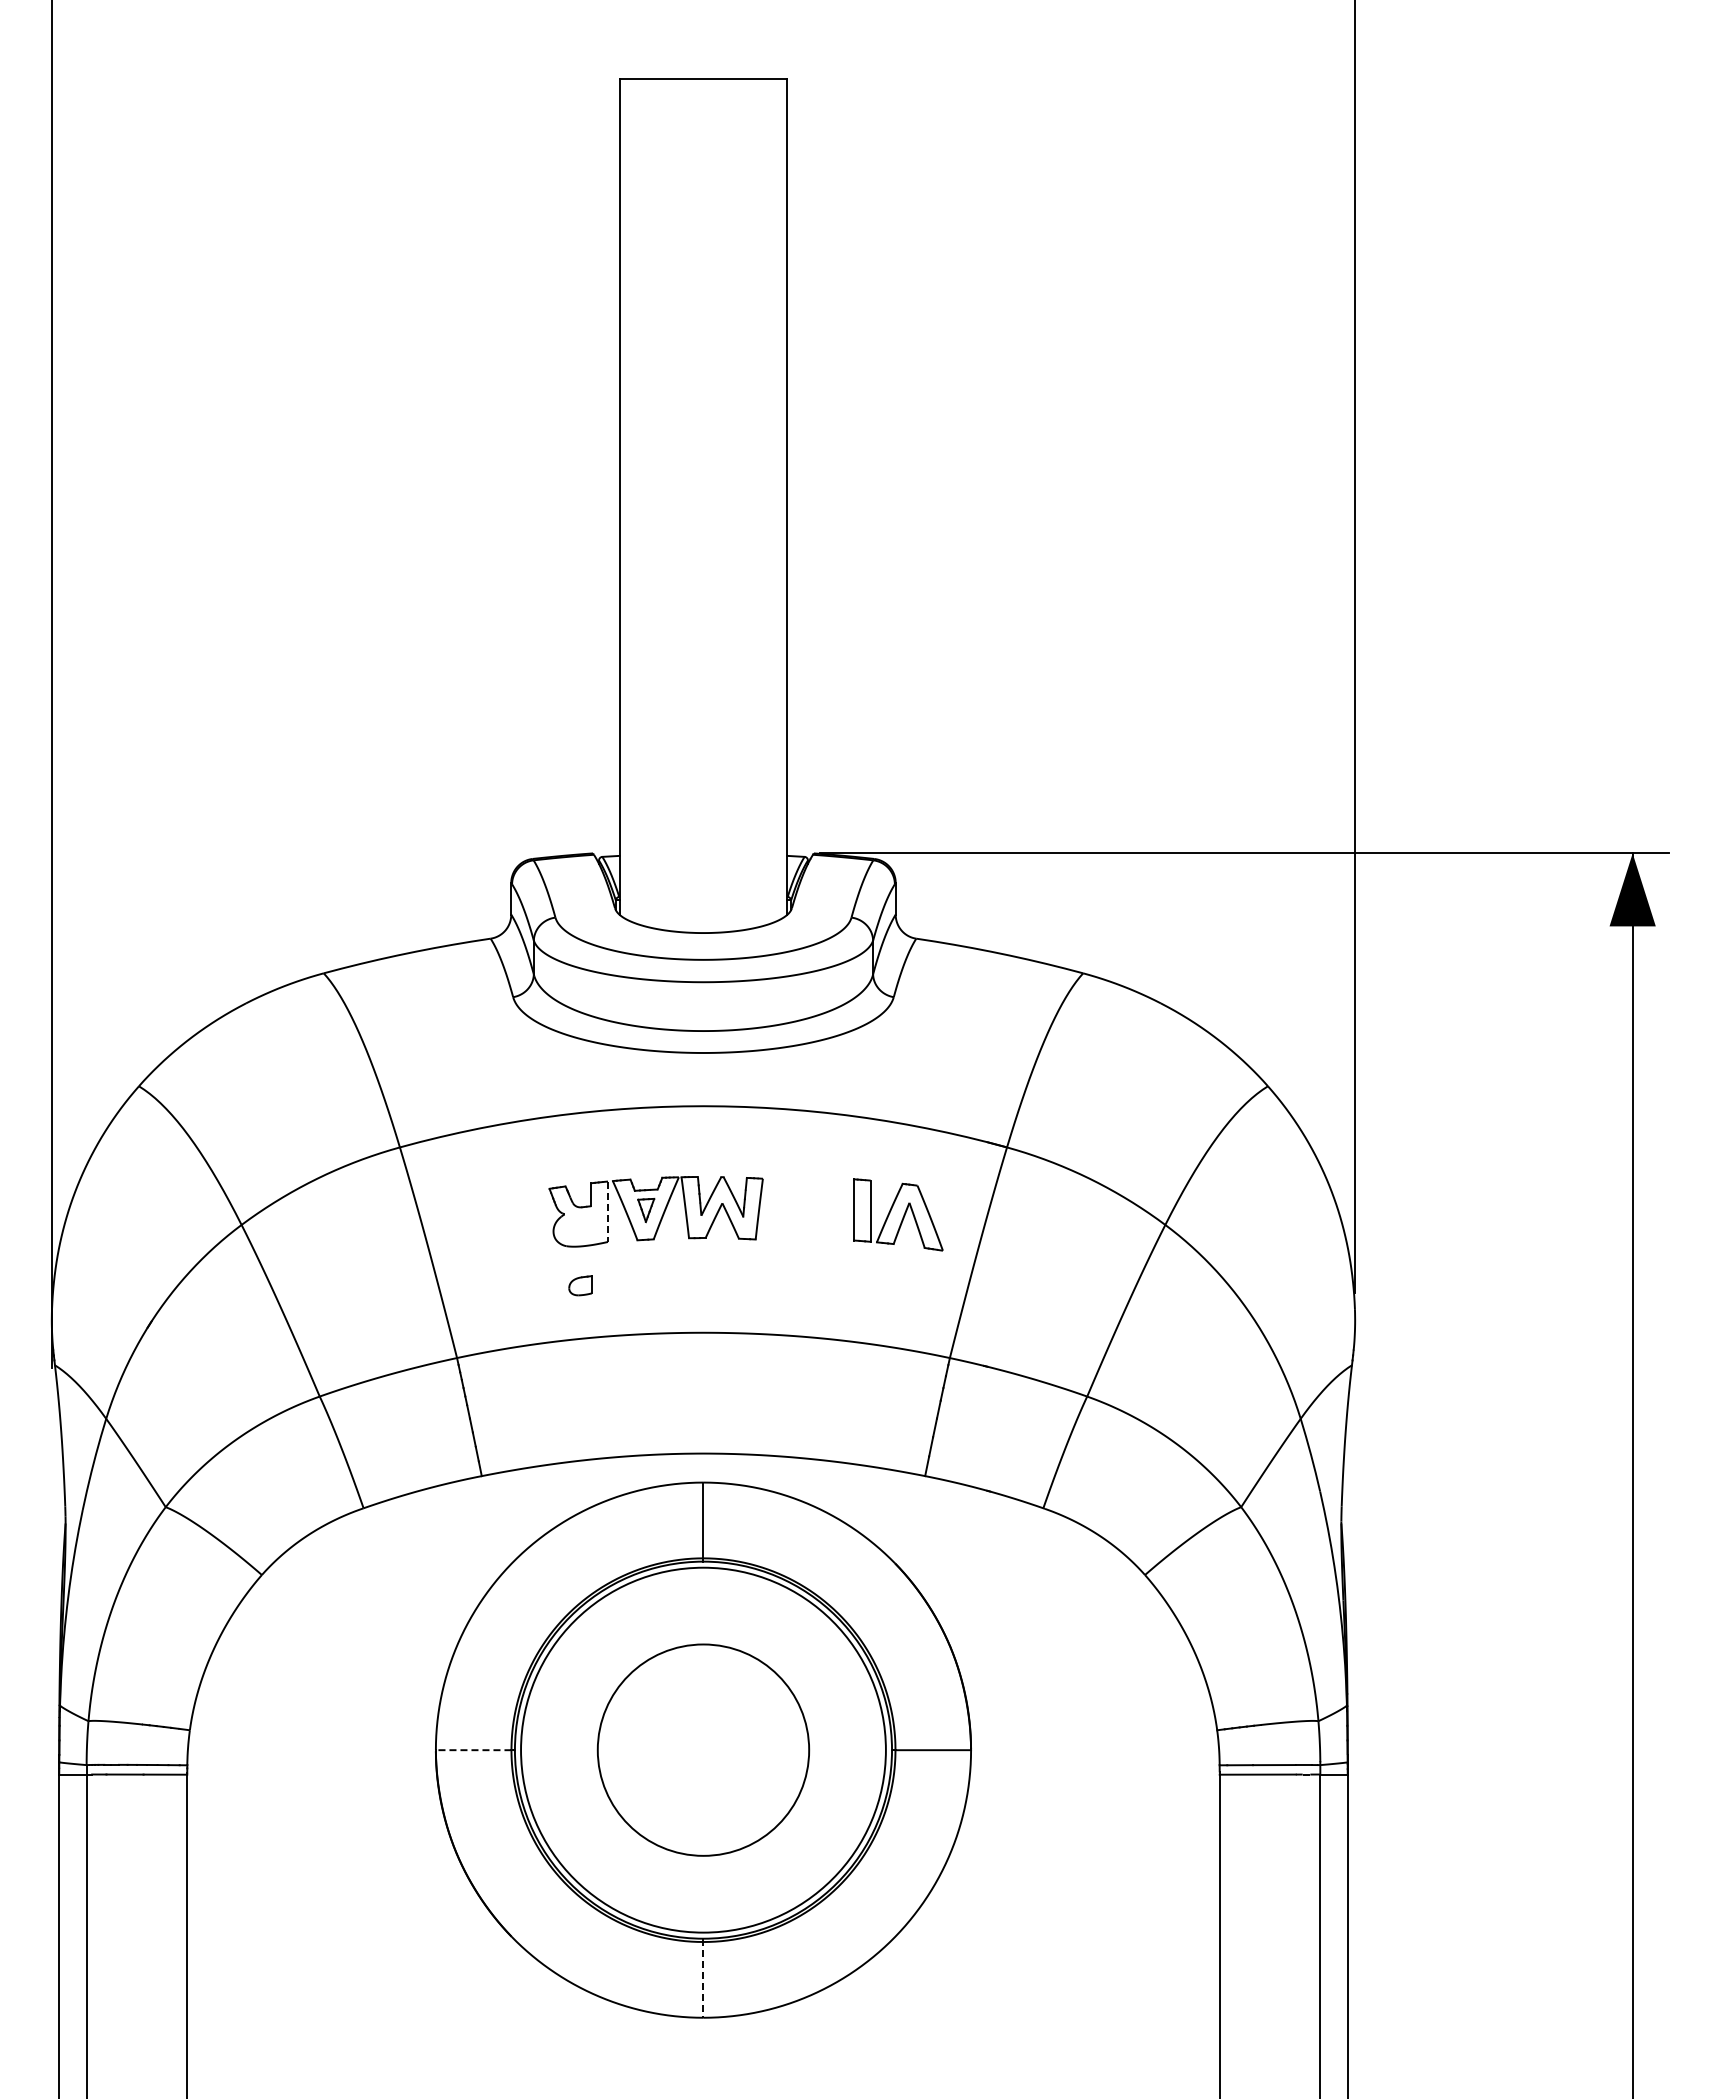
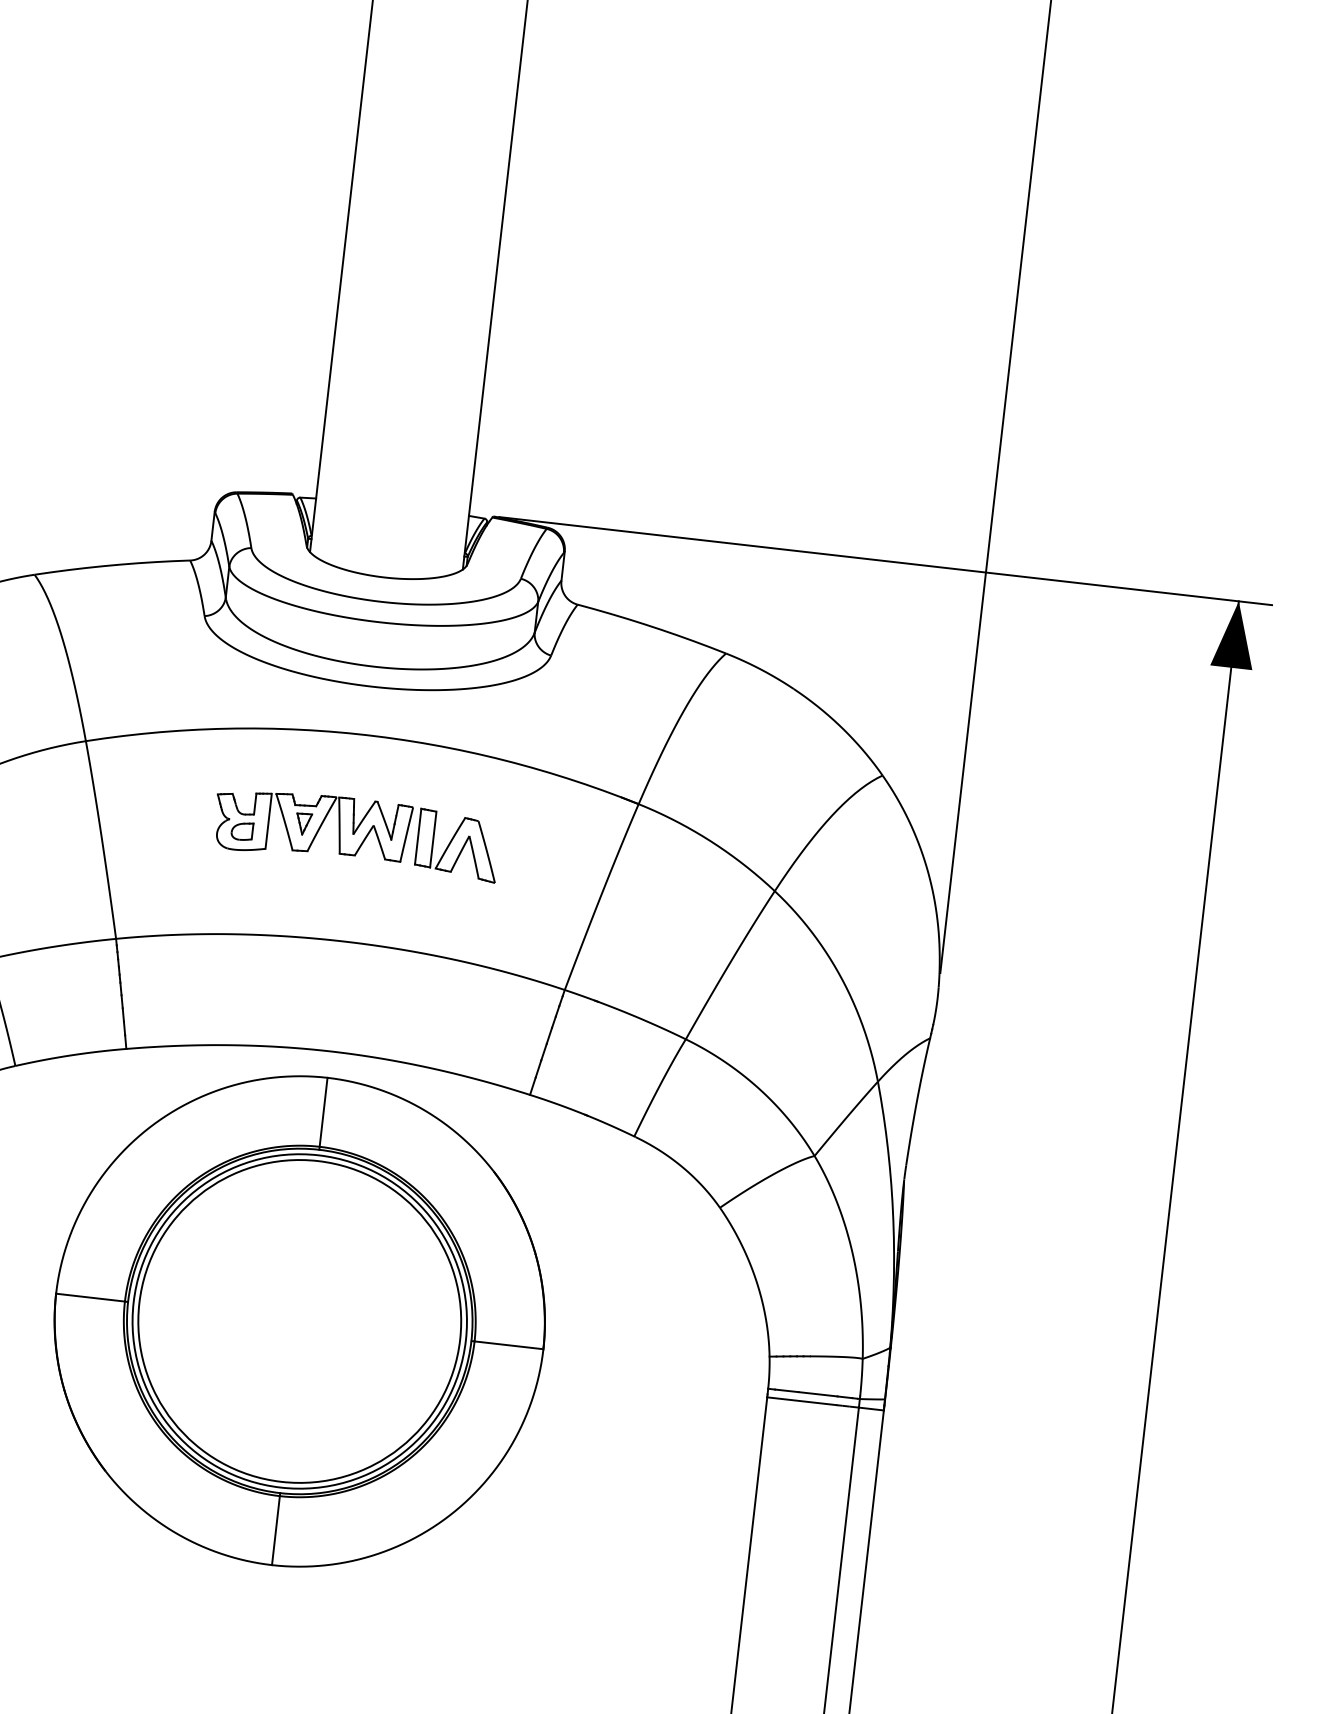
line: (607, 1212) -> (268, 821), dashed -> solid
part: (898, 1214) -> (458, 845), moved
part: (580, 1285) -> (242, 830), moved
line: (473, 1750) -> (90, 1297), dashed -> solid
circle: (703, 1750) -> (299, 1321), size x1.67
line: (703, 1978) -> (276, 1529), dashed -> solid

